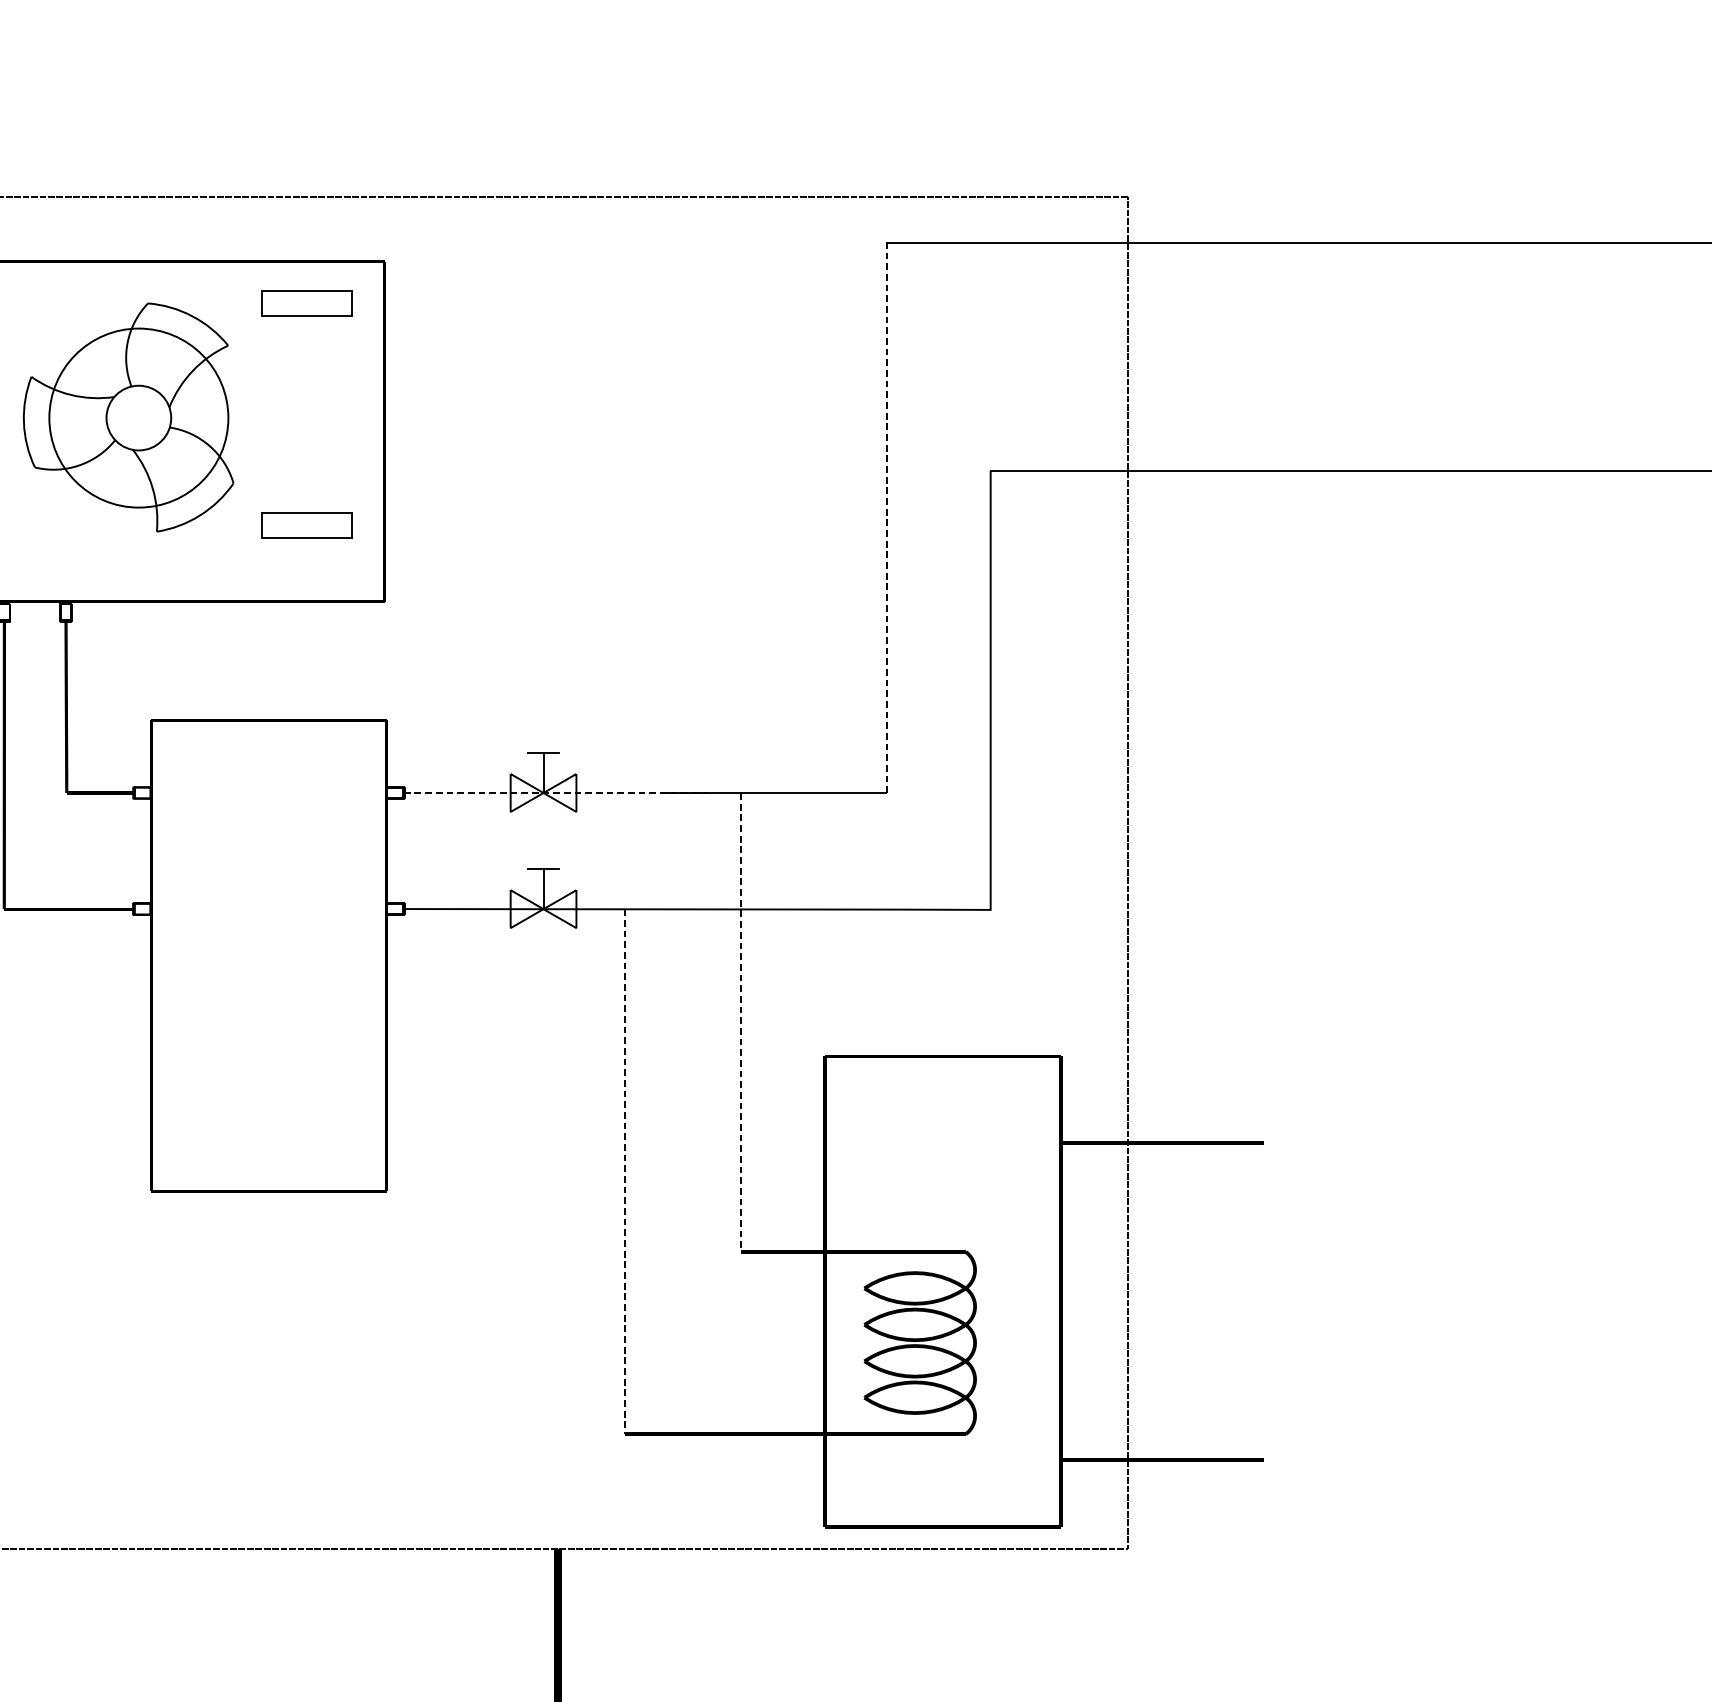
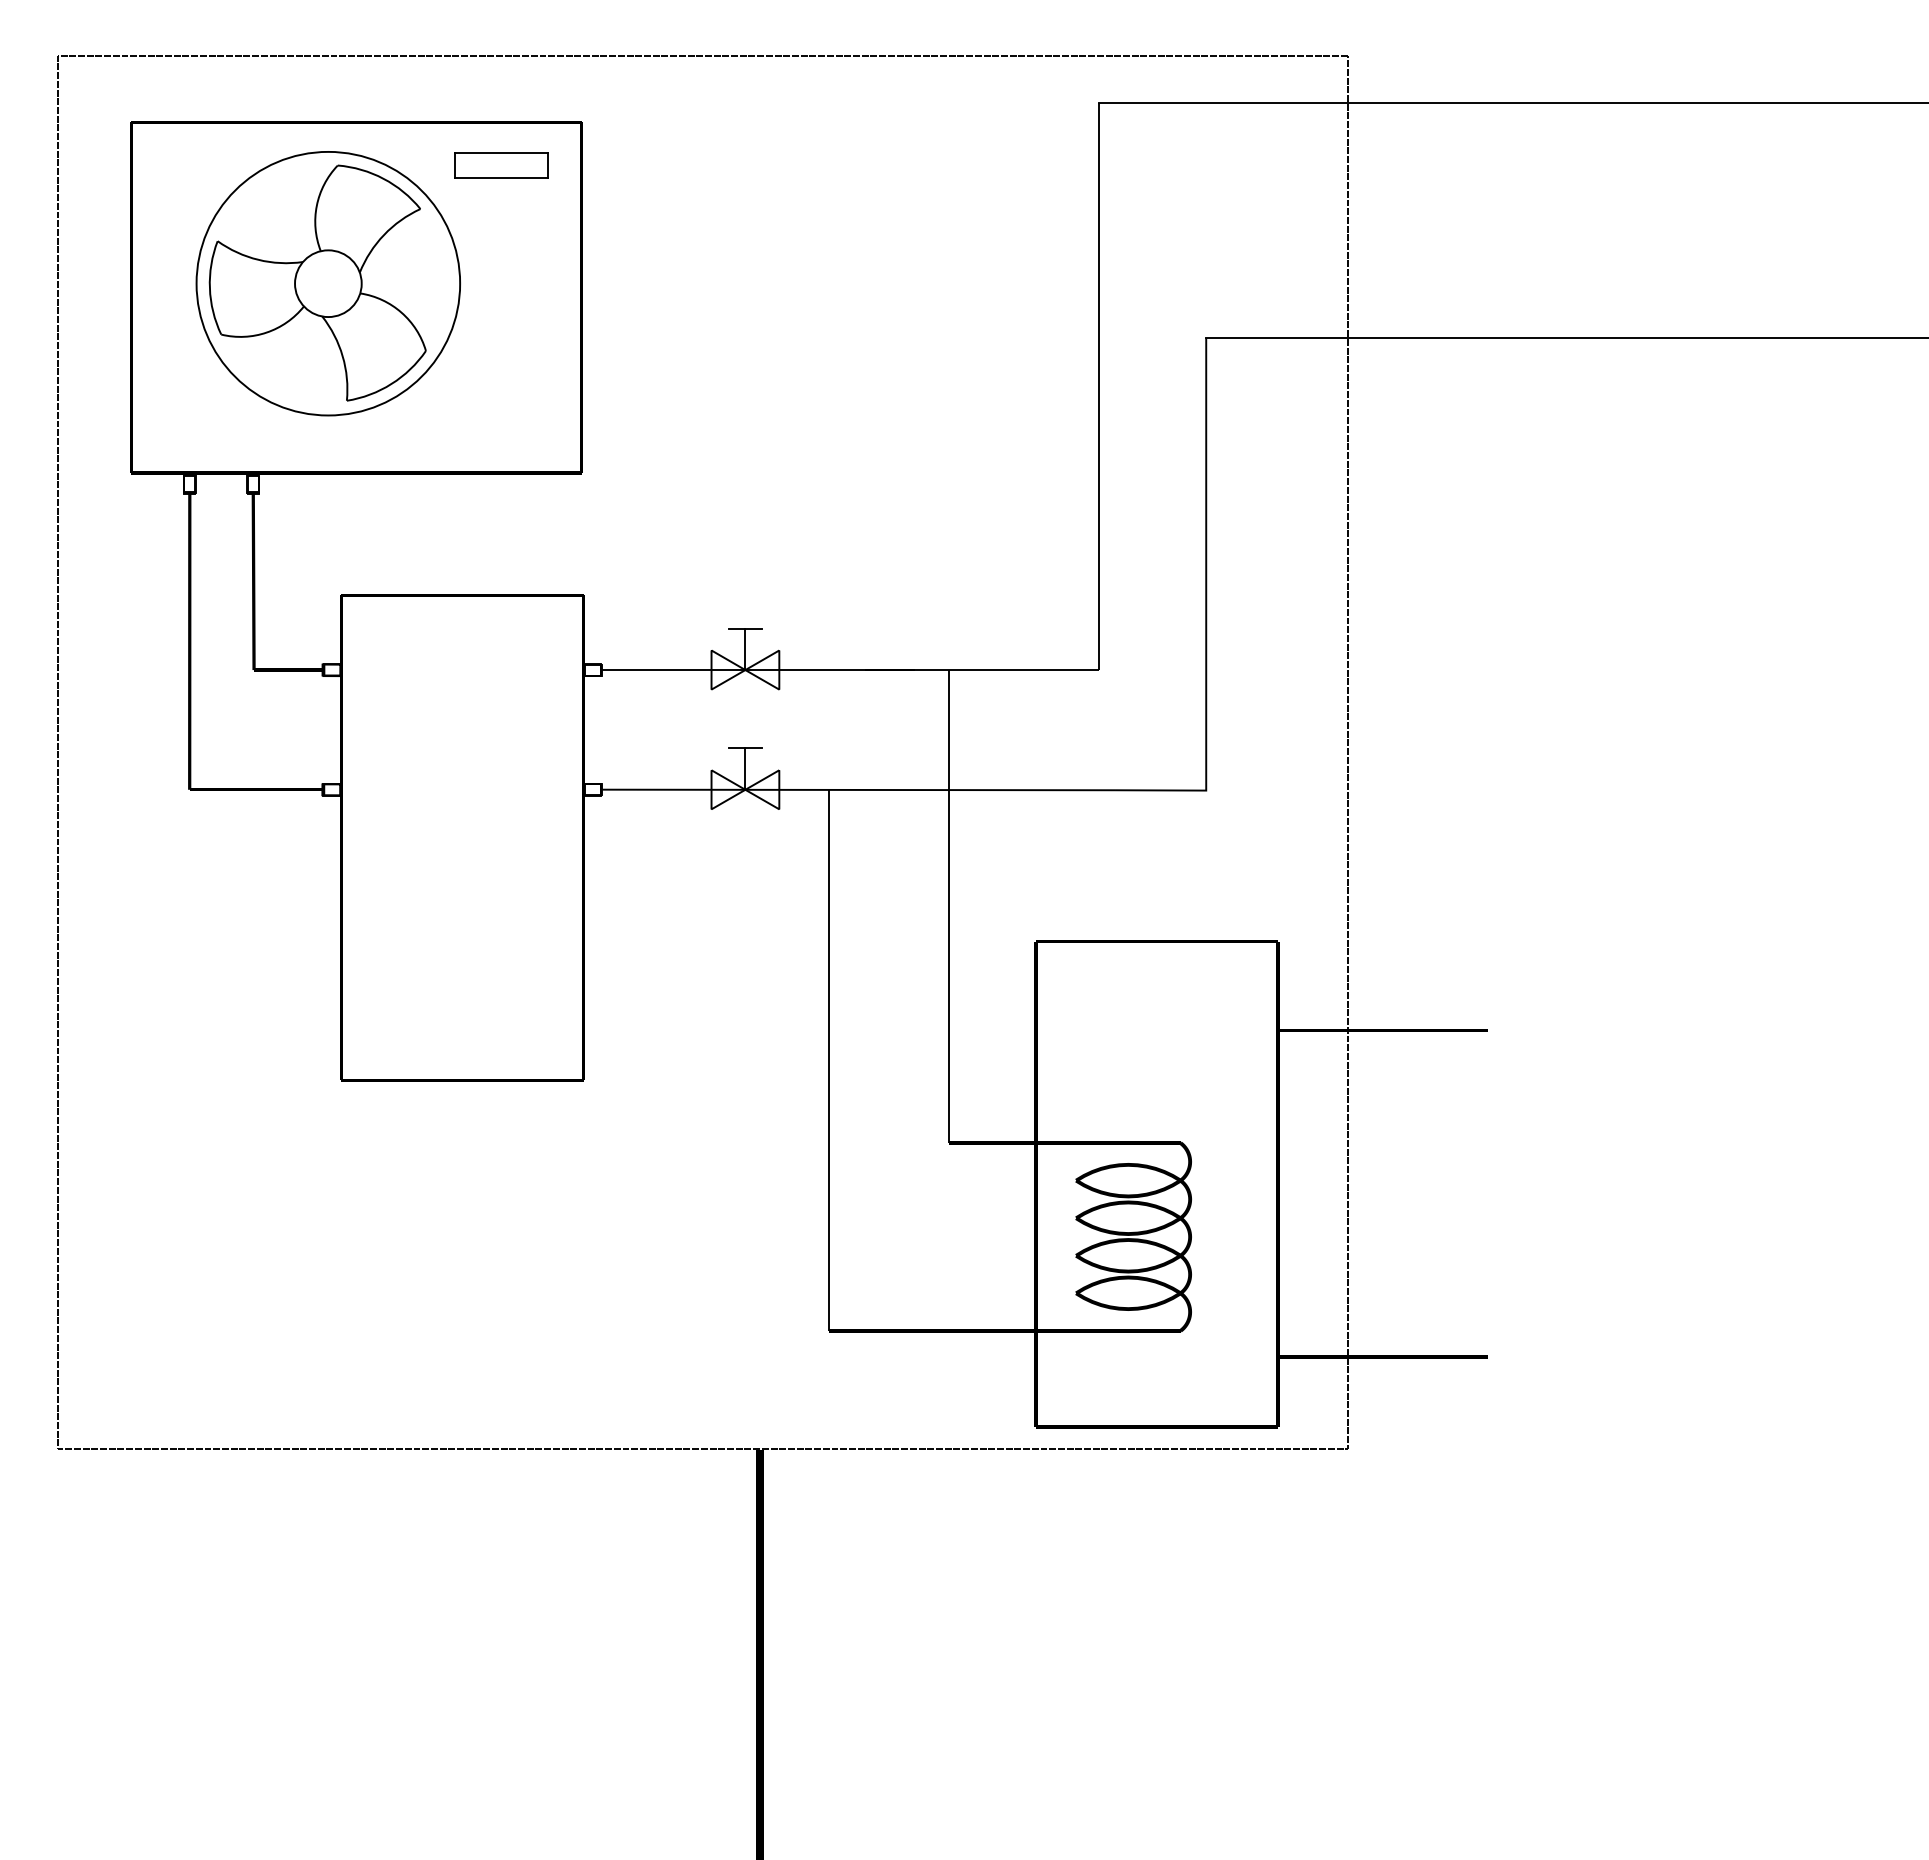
circle: (139, 417) -> (328, 283), size x1.43
line: (886, 517) -> (1098, 386), dashed -> solid
part: (306, 525) -> (501, 394), removed
line: (556, 793) -> (758, 670), dashed -> solid
line: (740, 1023) -> (948, 907), dashed -> solid
line: (624, 1171) -> (828, 1060), dashed -> solid

